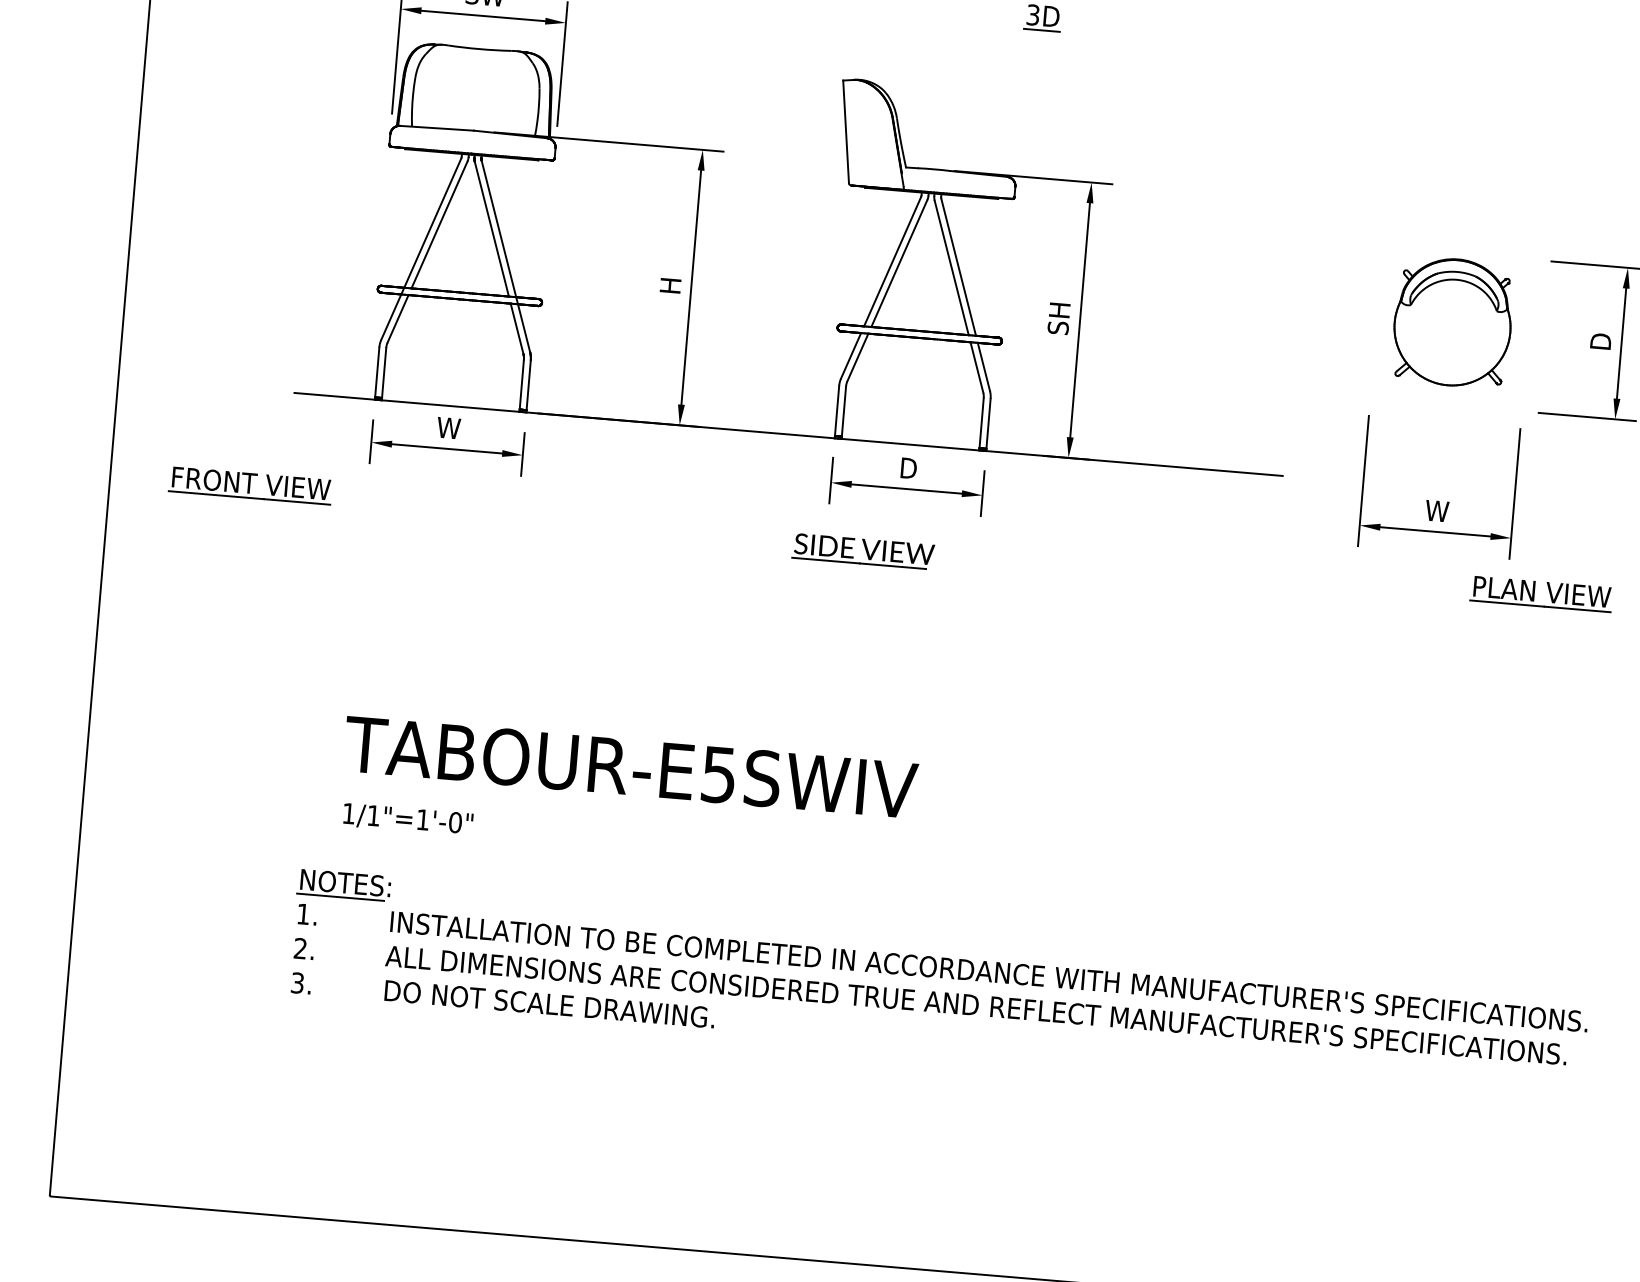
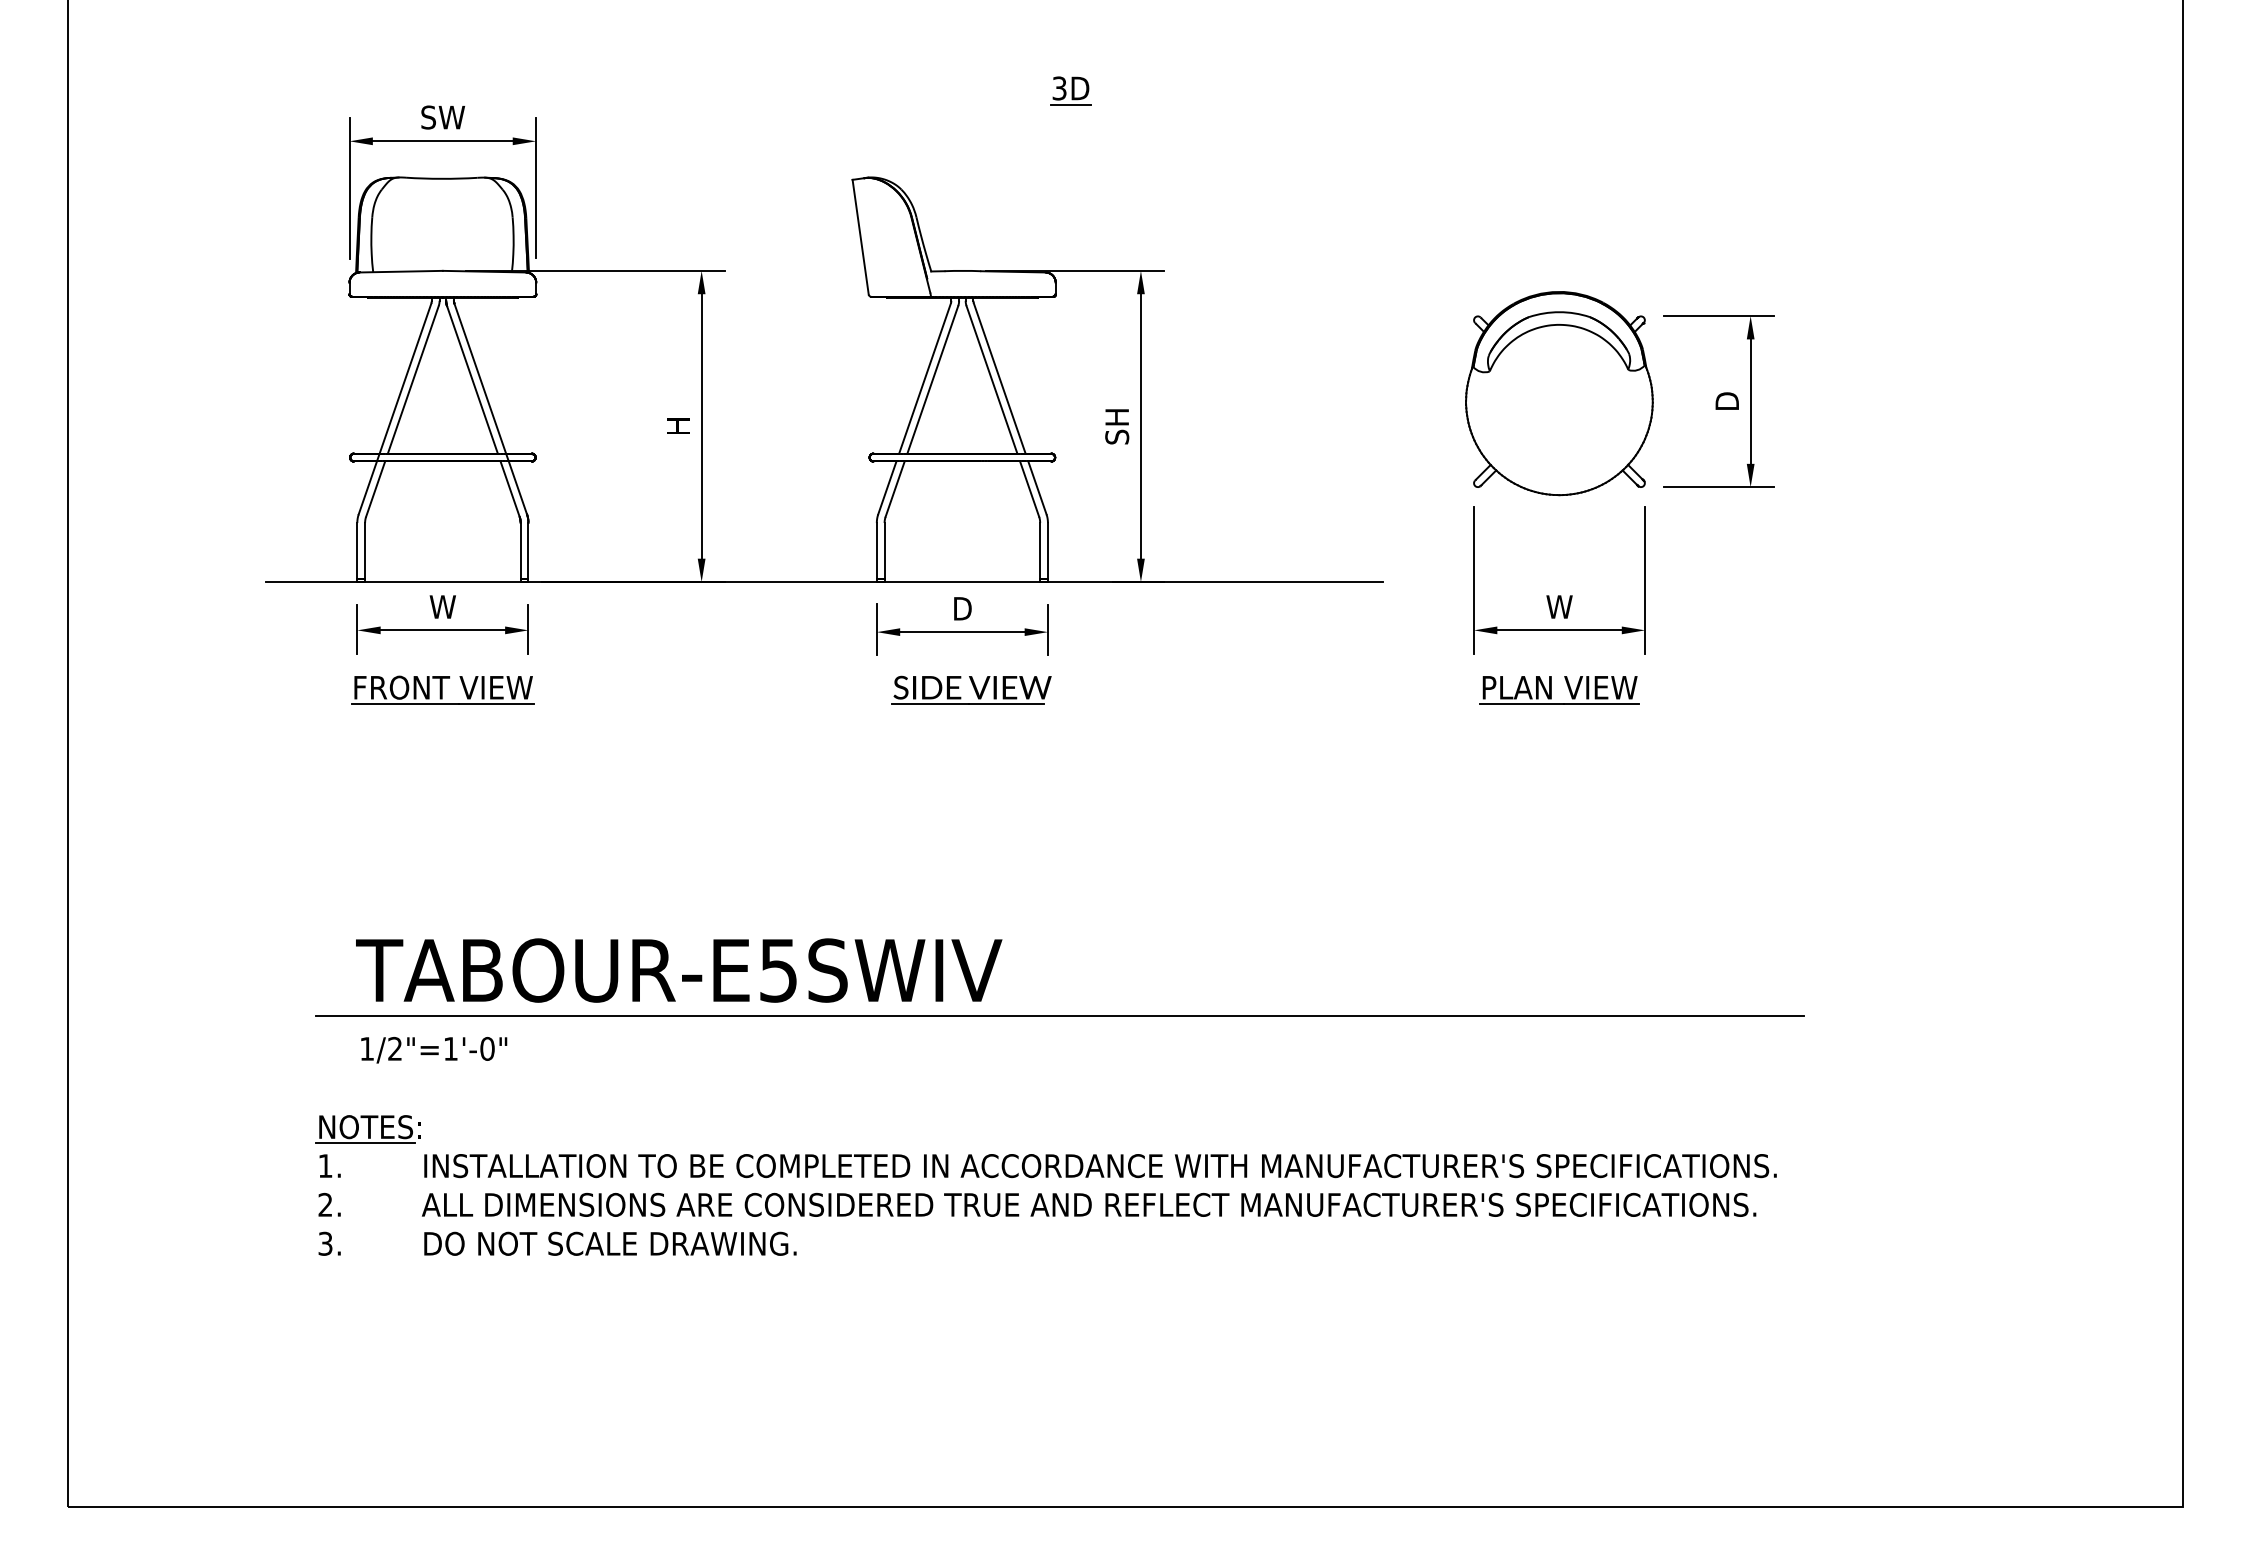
part: (1453, 322) -> (1559, 393), size x1.43
part: (250, 485) -> (442, 689), moved
part: (863, 550) -> (971, 689), moved
part: (1534, 593) -> (1551, 690), moved
text: (373, 815) -> (394, 1048), 1/1"=1'-0" -> 1/2"=1'-0"
line: (964, 835) -> (1059, 1015), added

